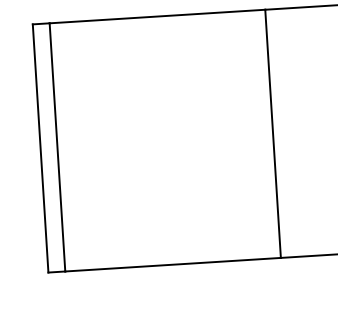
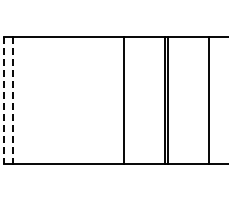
line: (58, 147) -> (13, 100), solid -> dashed
line: (40, 148) -> (4, 100), solid -> dashed

